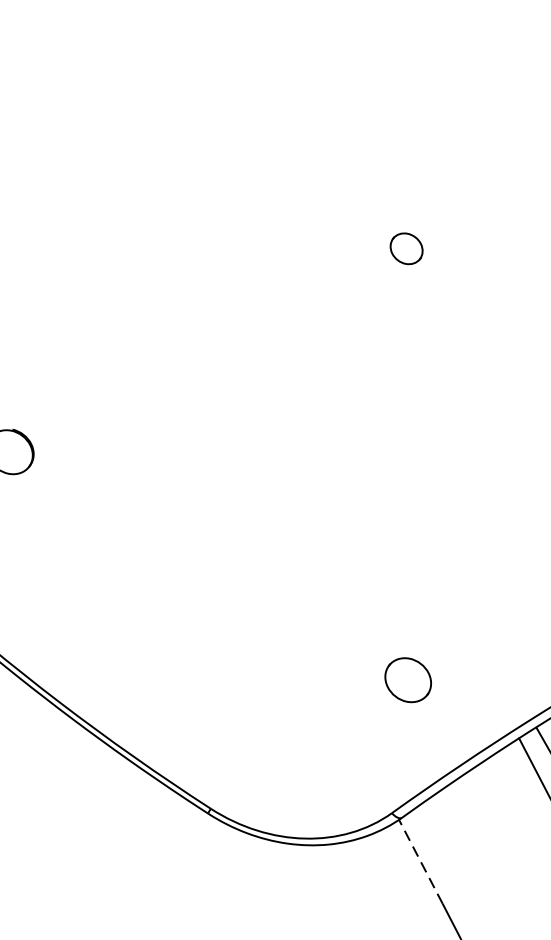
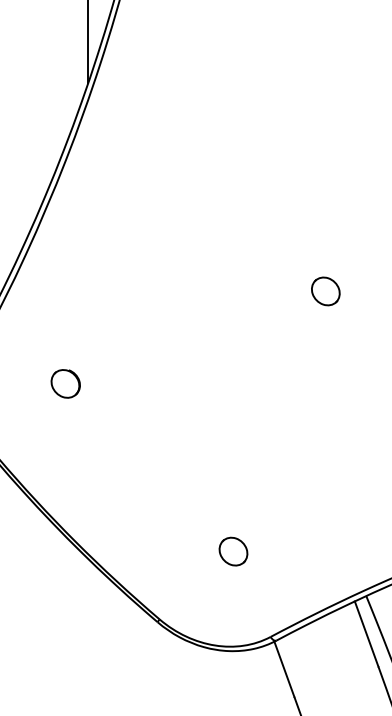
part: (406, 248) -> (325, 291), size x1.43
part: (408, 679) -> (233, 551), moved
line: (420, 860) -> (284, 668), dashed -> solid

